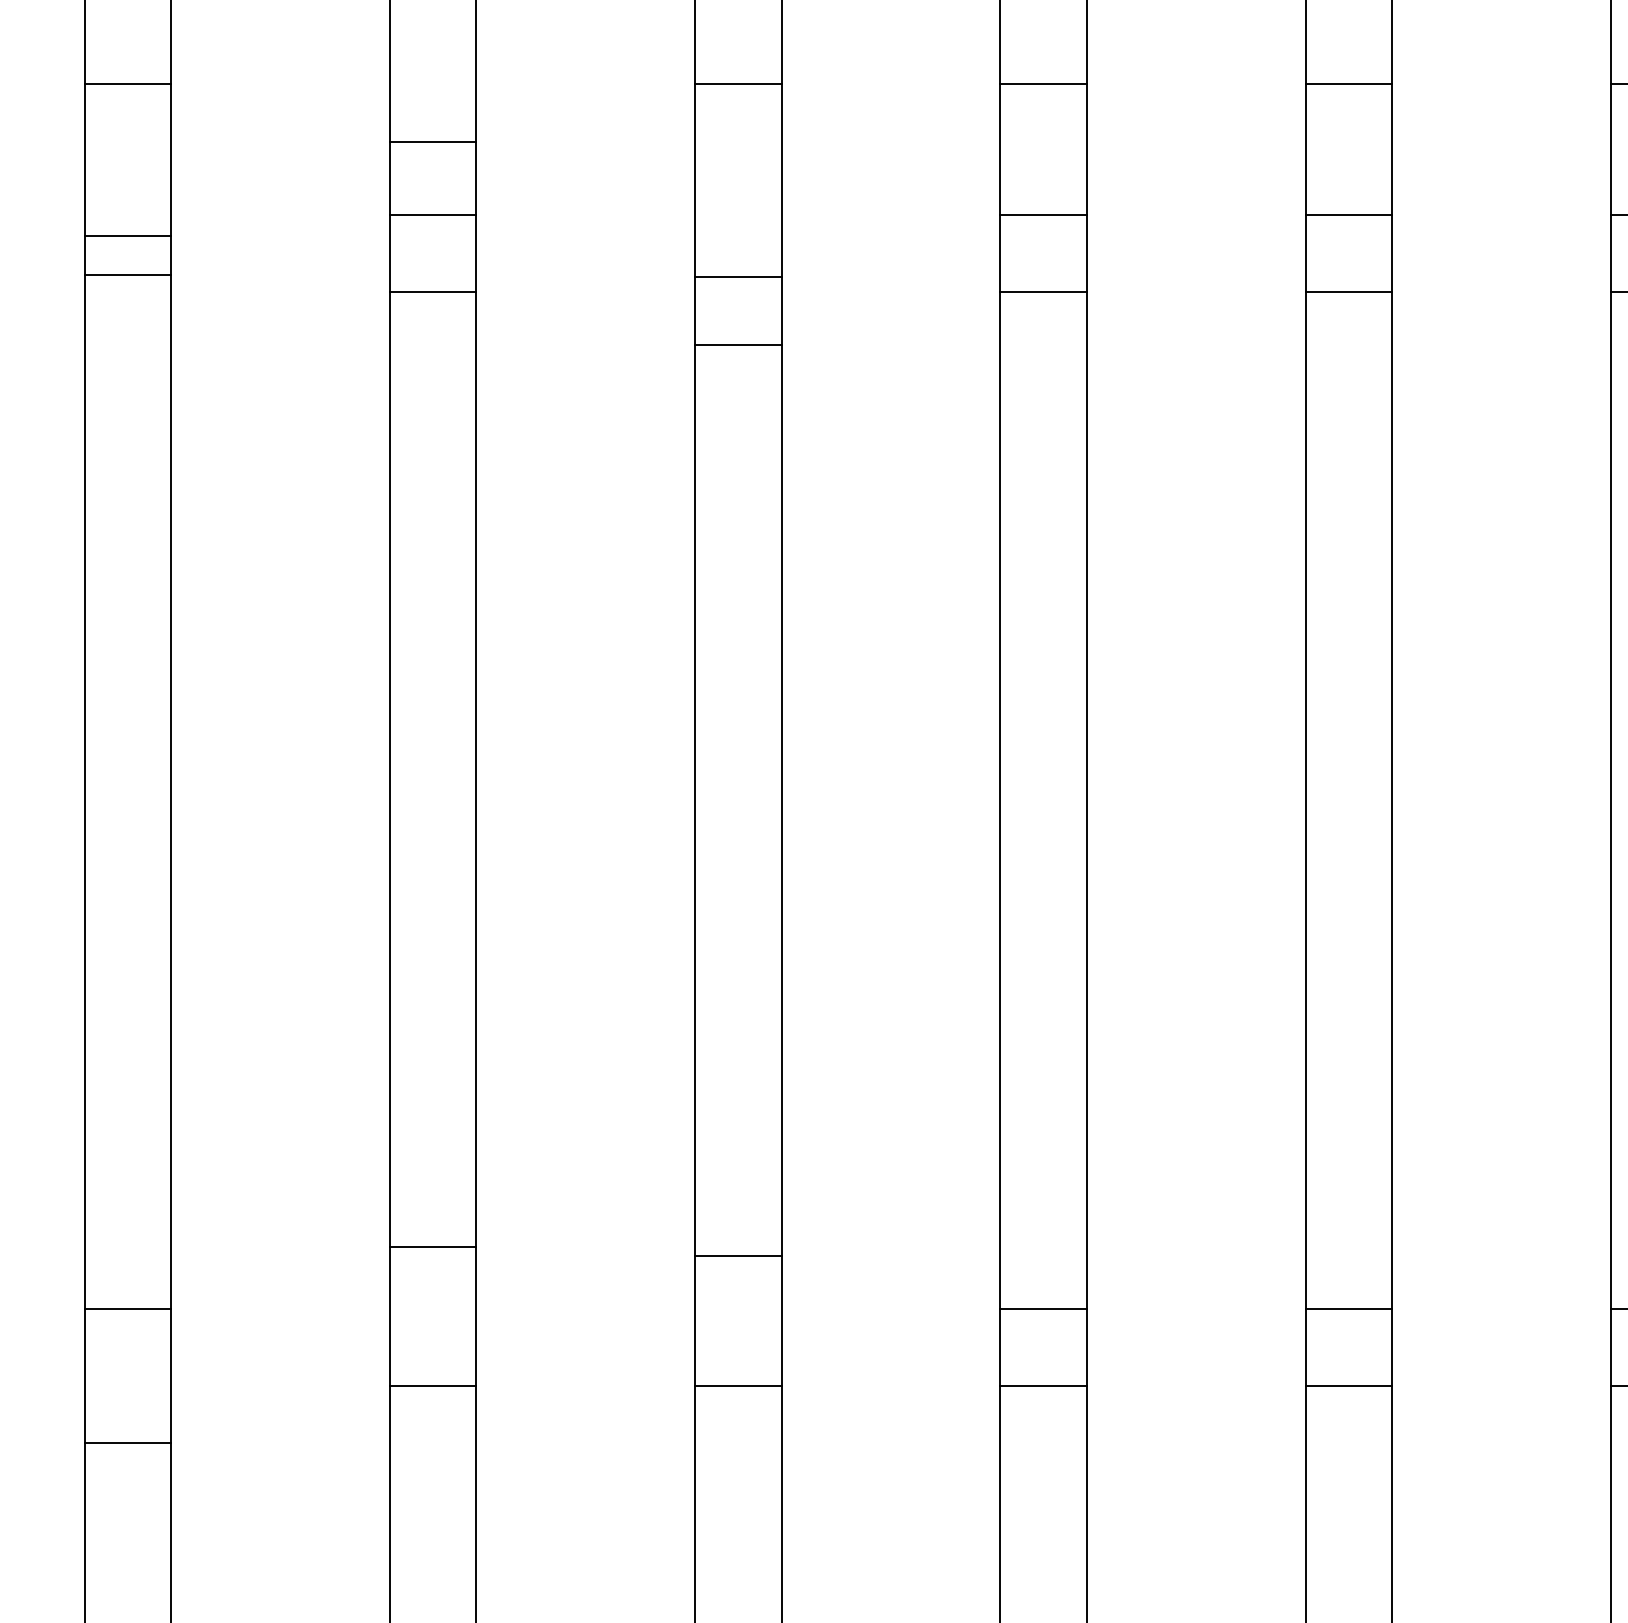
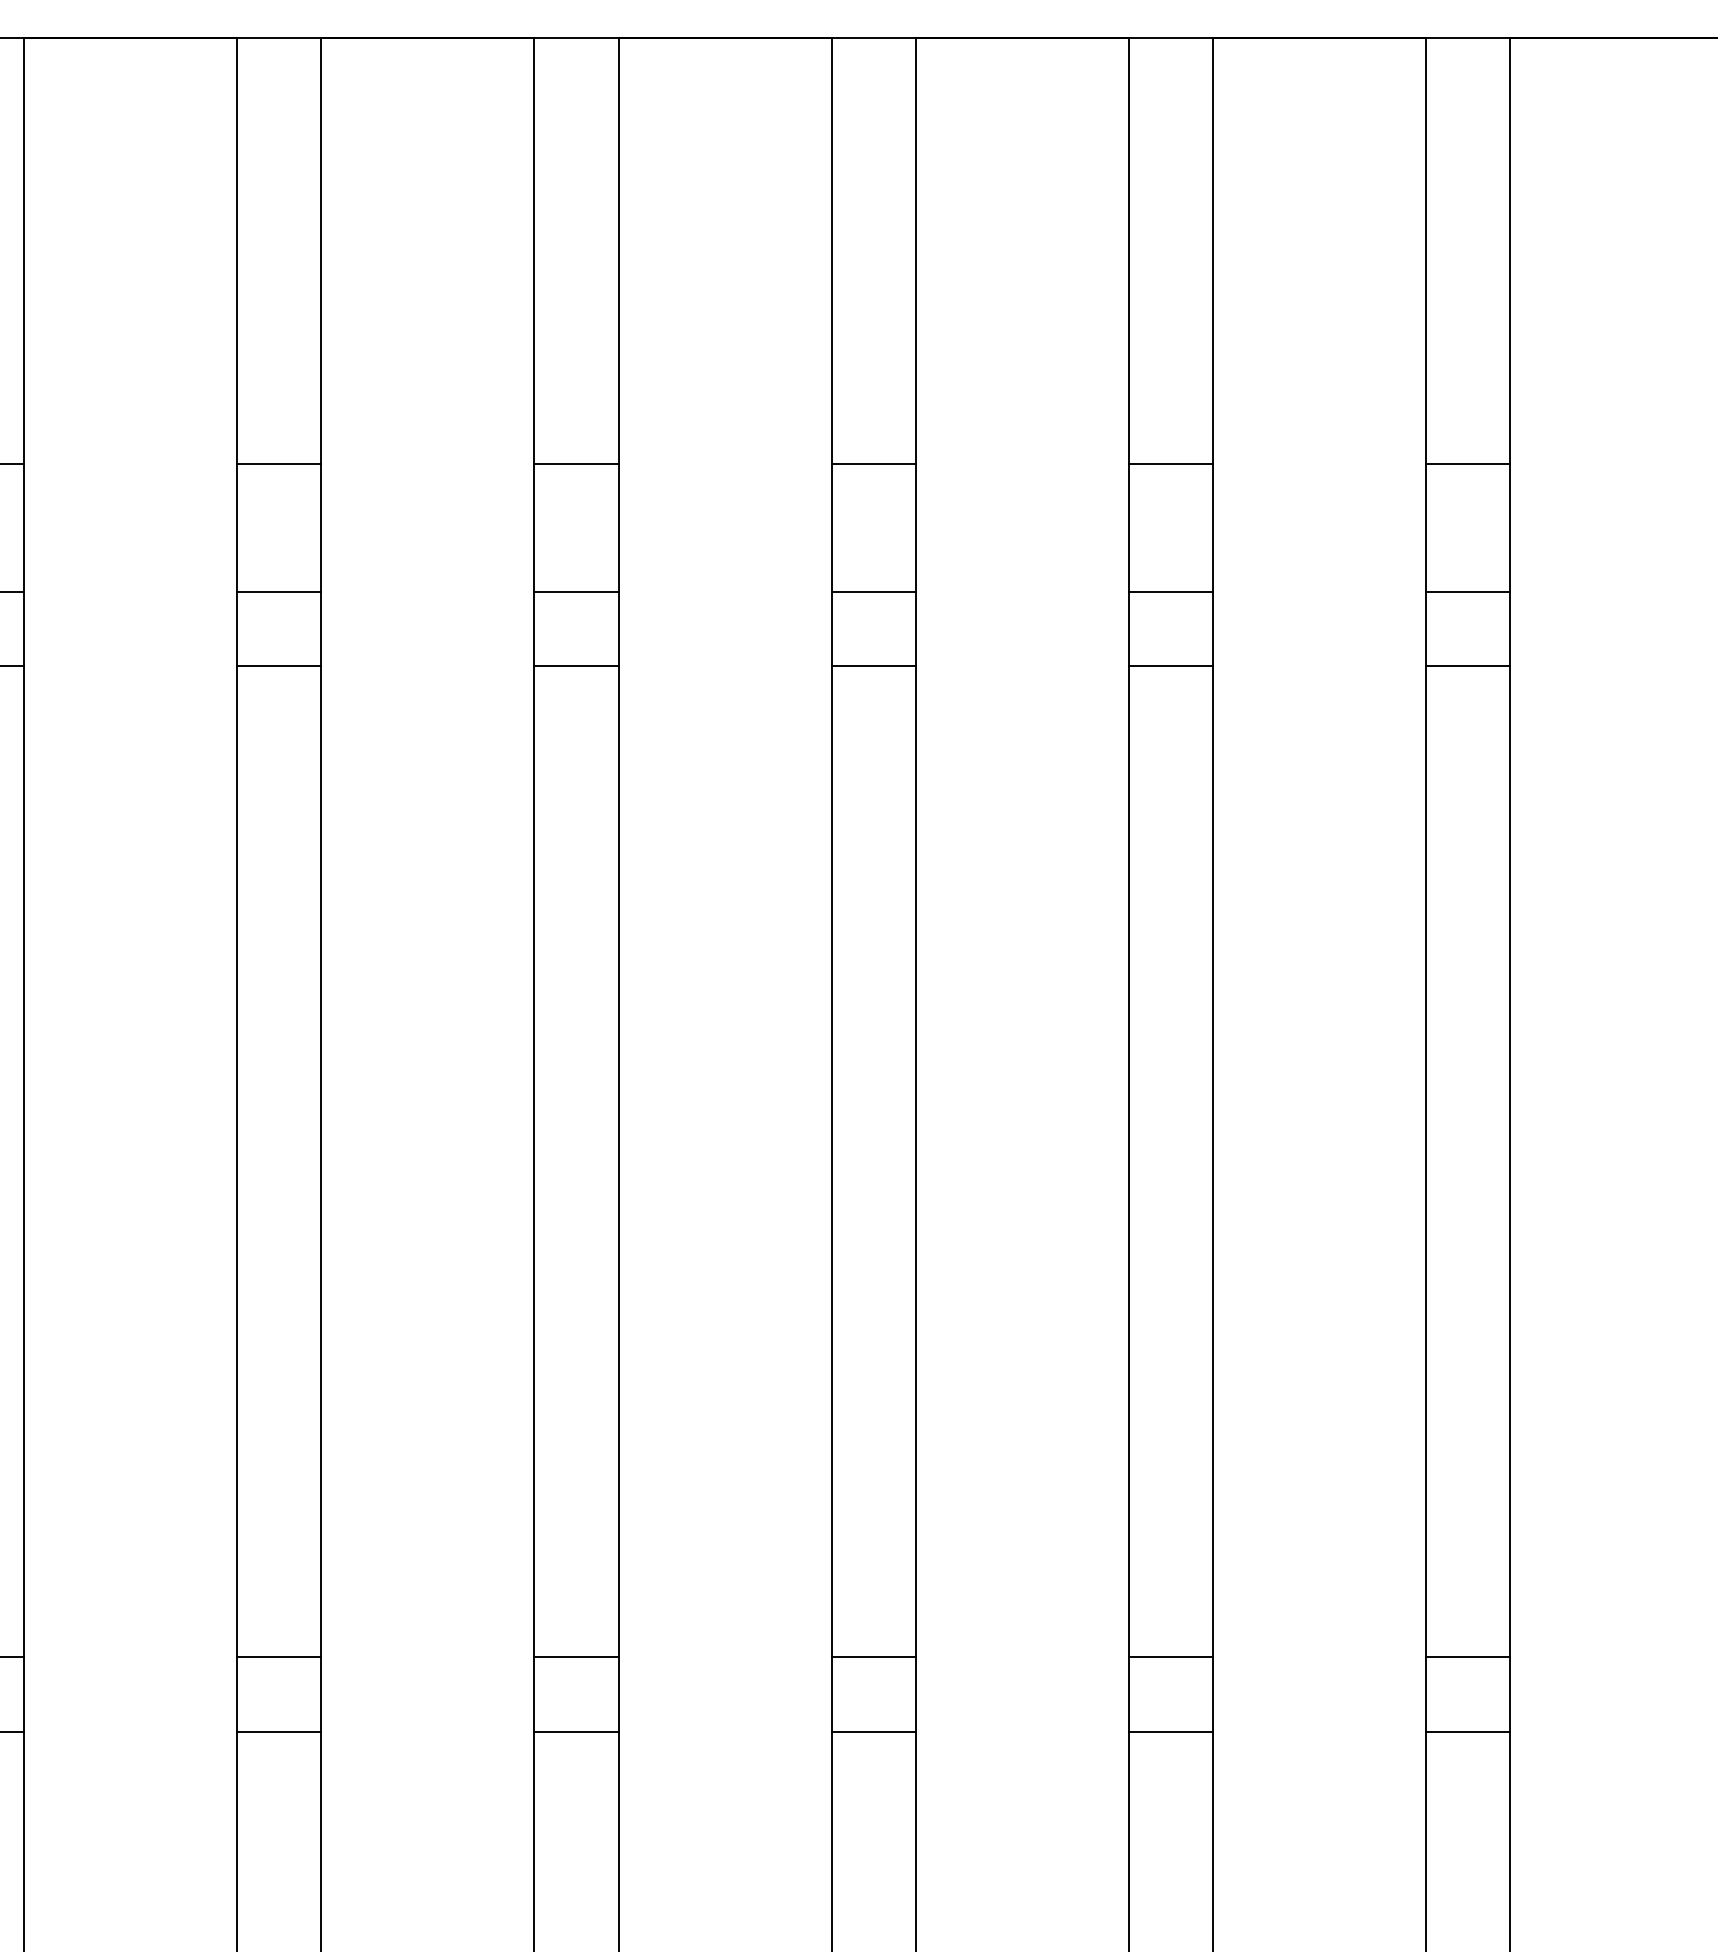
line: (433, 141) -> (576, 463), moved
line: (128, 235) -> (279, 666), moved
line: (128, 274) -> (279, 591), moved
line: (738, 276) -> (873, 591), moved
line: (738, 345) -> (873, 666), moved
line: (433, 1246) -> (576, 1656), moved
line: (738, 1255) -> (873, 1656), moved
line: (128, 1443) -> (279, 1731), moved

